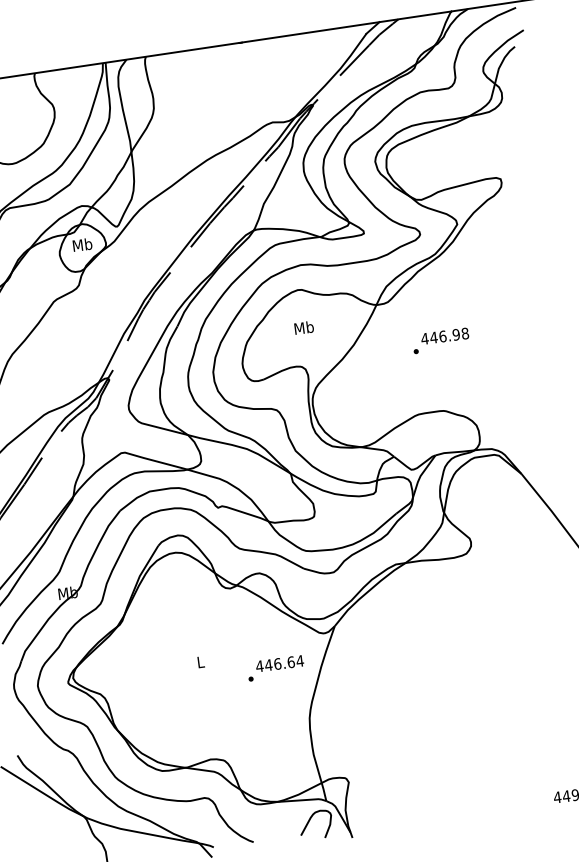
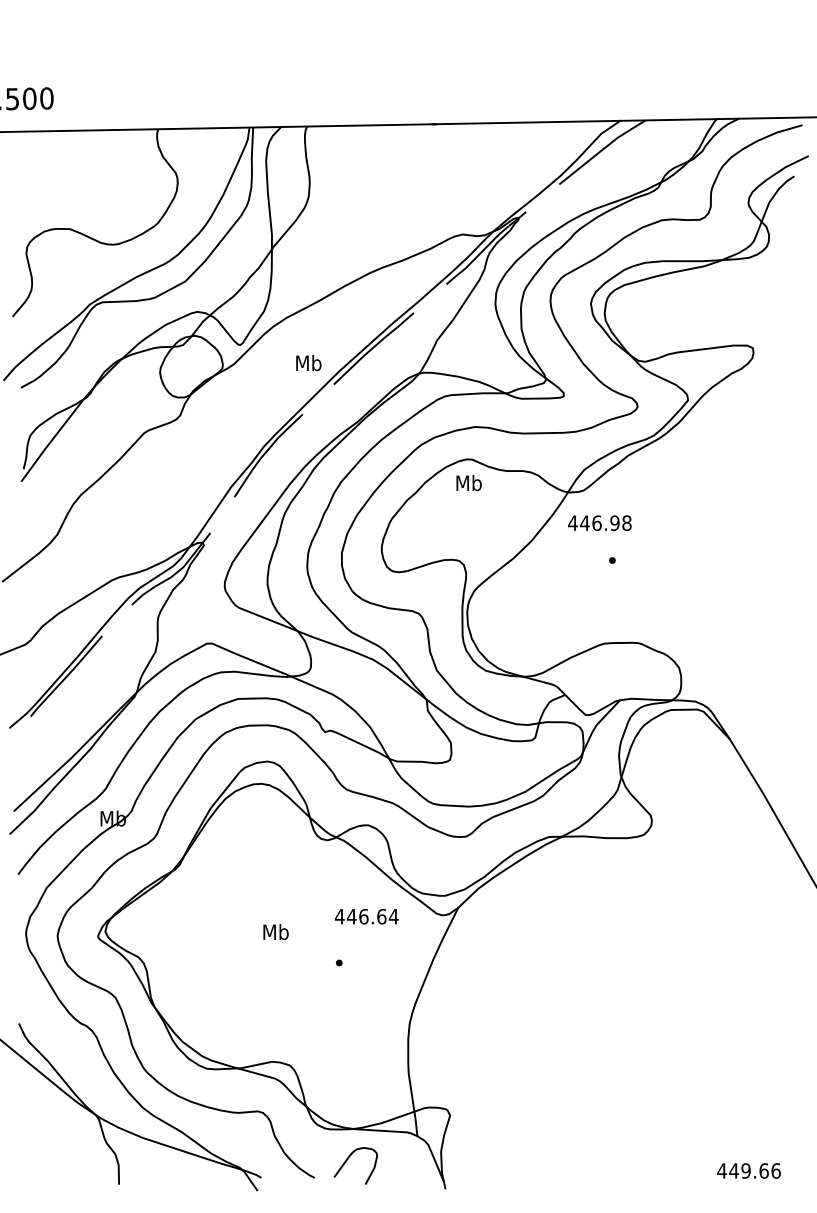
text: (82, 245) -> (308, 363), moved
text: (303, 328) -> (468, 483), moved
text: (444, 336) -> (599, 523), moved
text: (200, 662) -> (275, 932), L -> Mb
text: (279, 663) -> (366, 916), moved
curve: (309, 820) -> (348, 1159), moved

